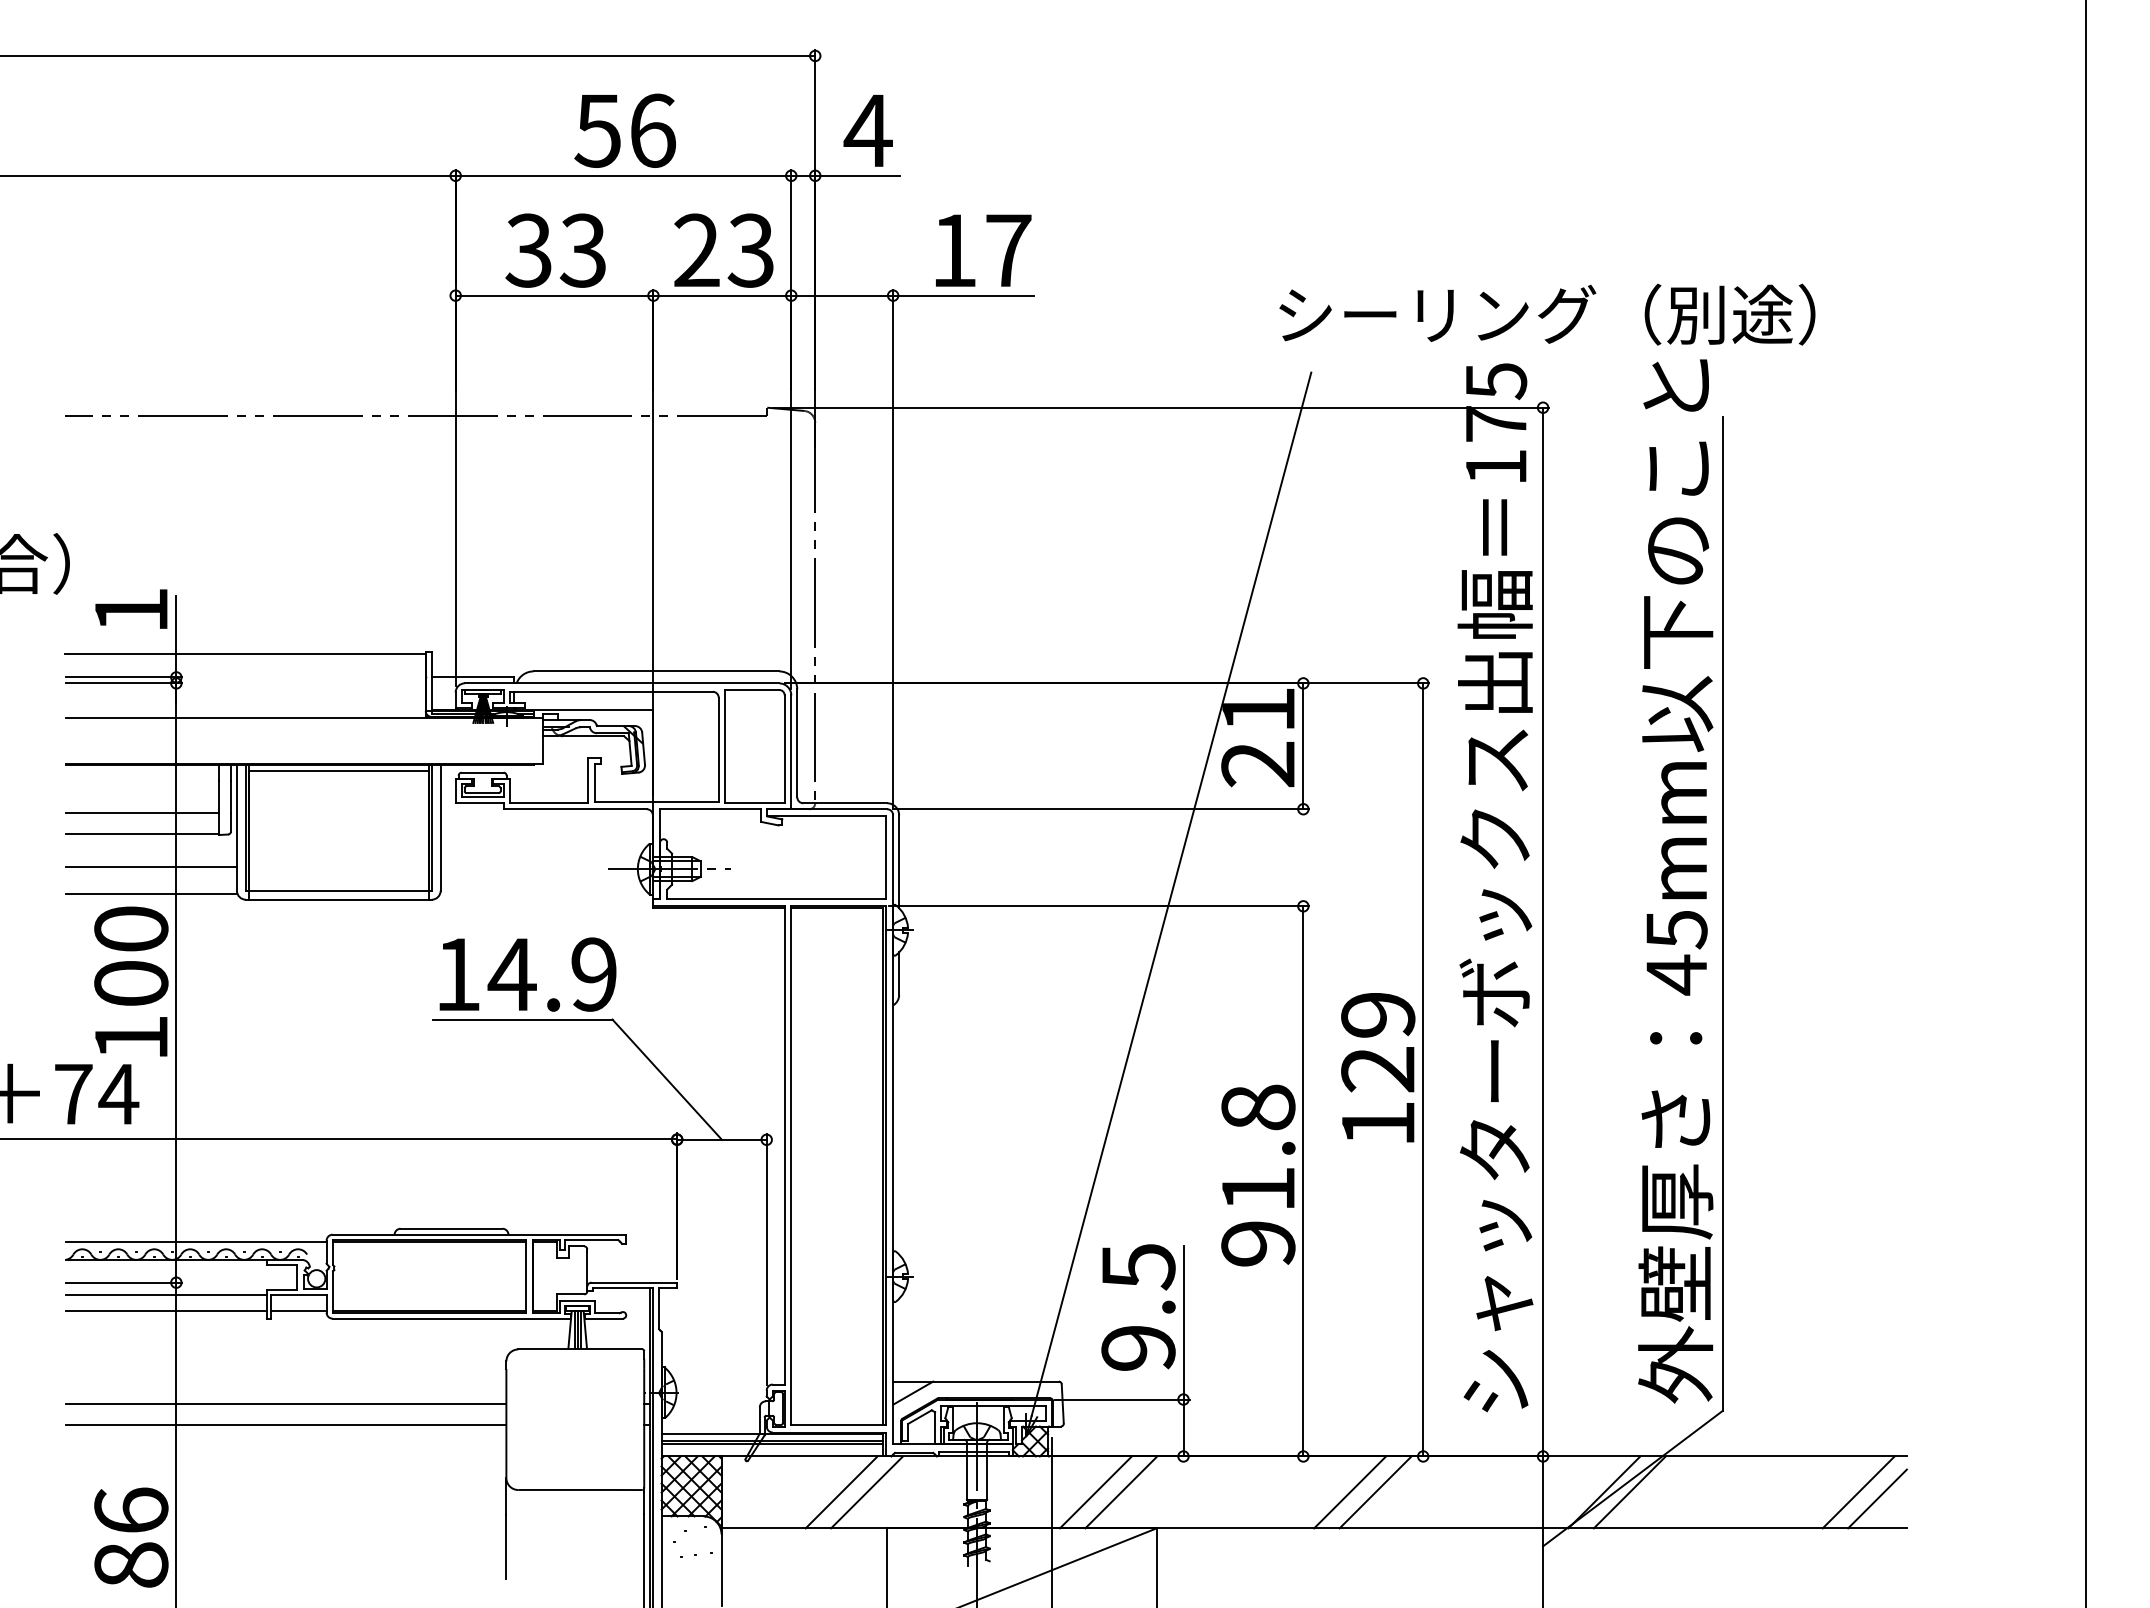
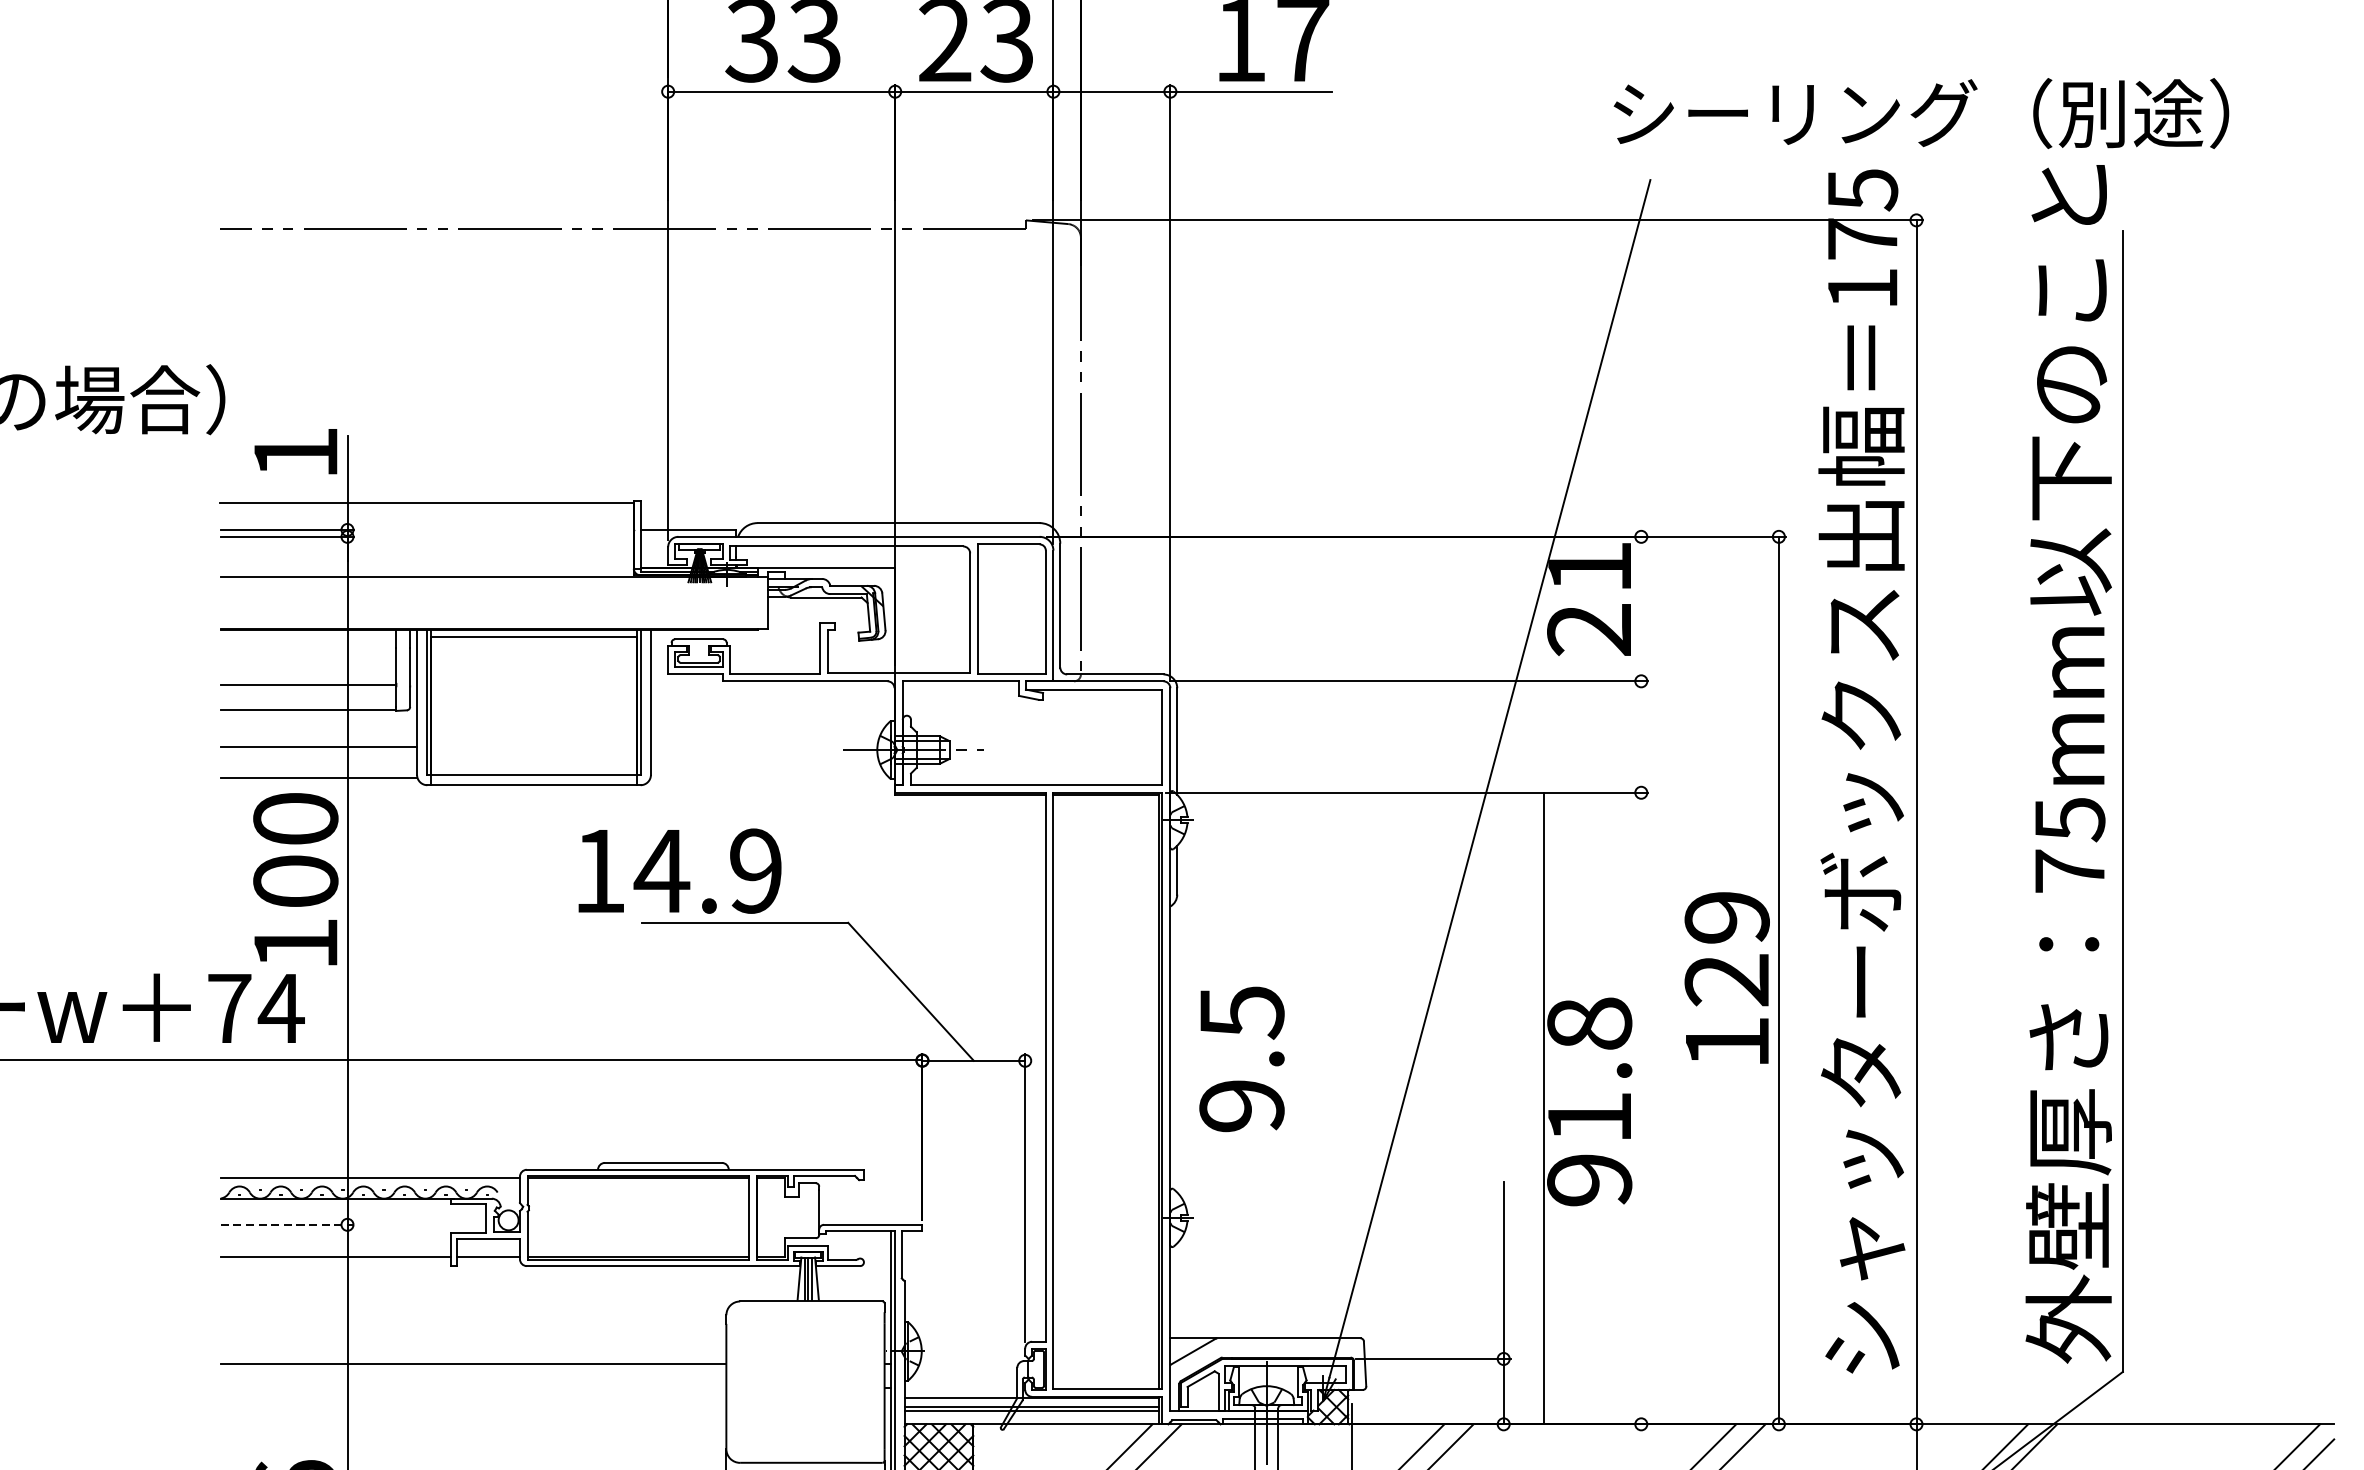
line: (1303, 746) -> (1641, 609), removed
text: (527, 974) -> (679, 871), moved
text: (1676, 974) -> (2069, 871), 45mm -> 75mm
line: (1303, 1181) -> (1543, 1108), moved
line: (124, 1282) -> (287, 1224), solid -> dashed
line: (165, 1295) -> (335, 1239), removed
text: (1138, 1307) -> (1241, 1059), moved
line: (285, 1424) -> (472, 1387), removed

